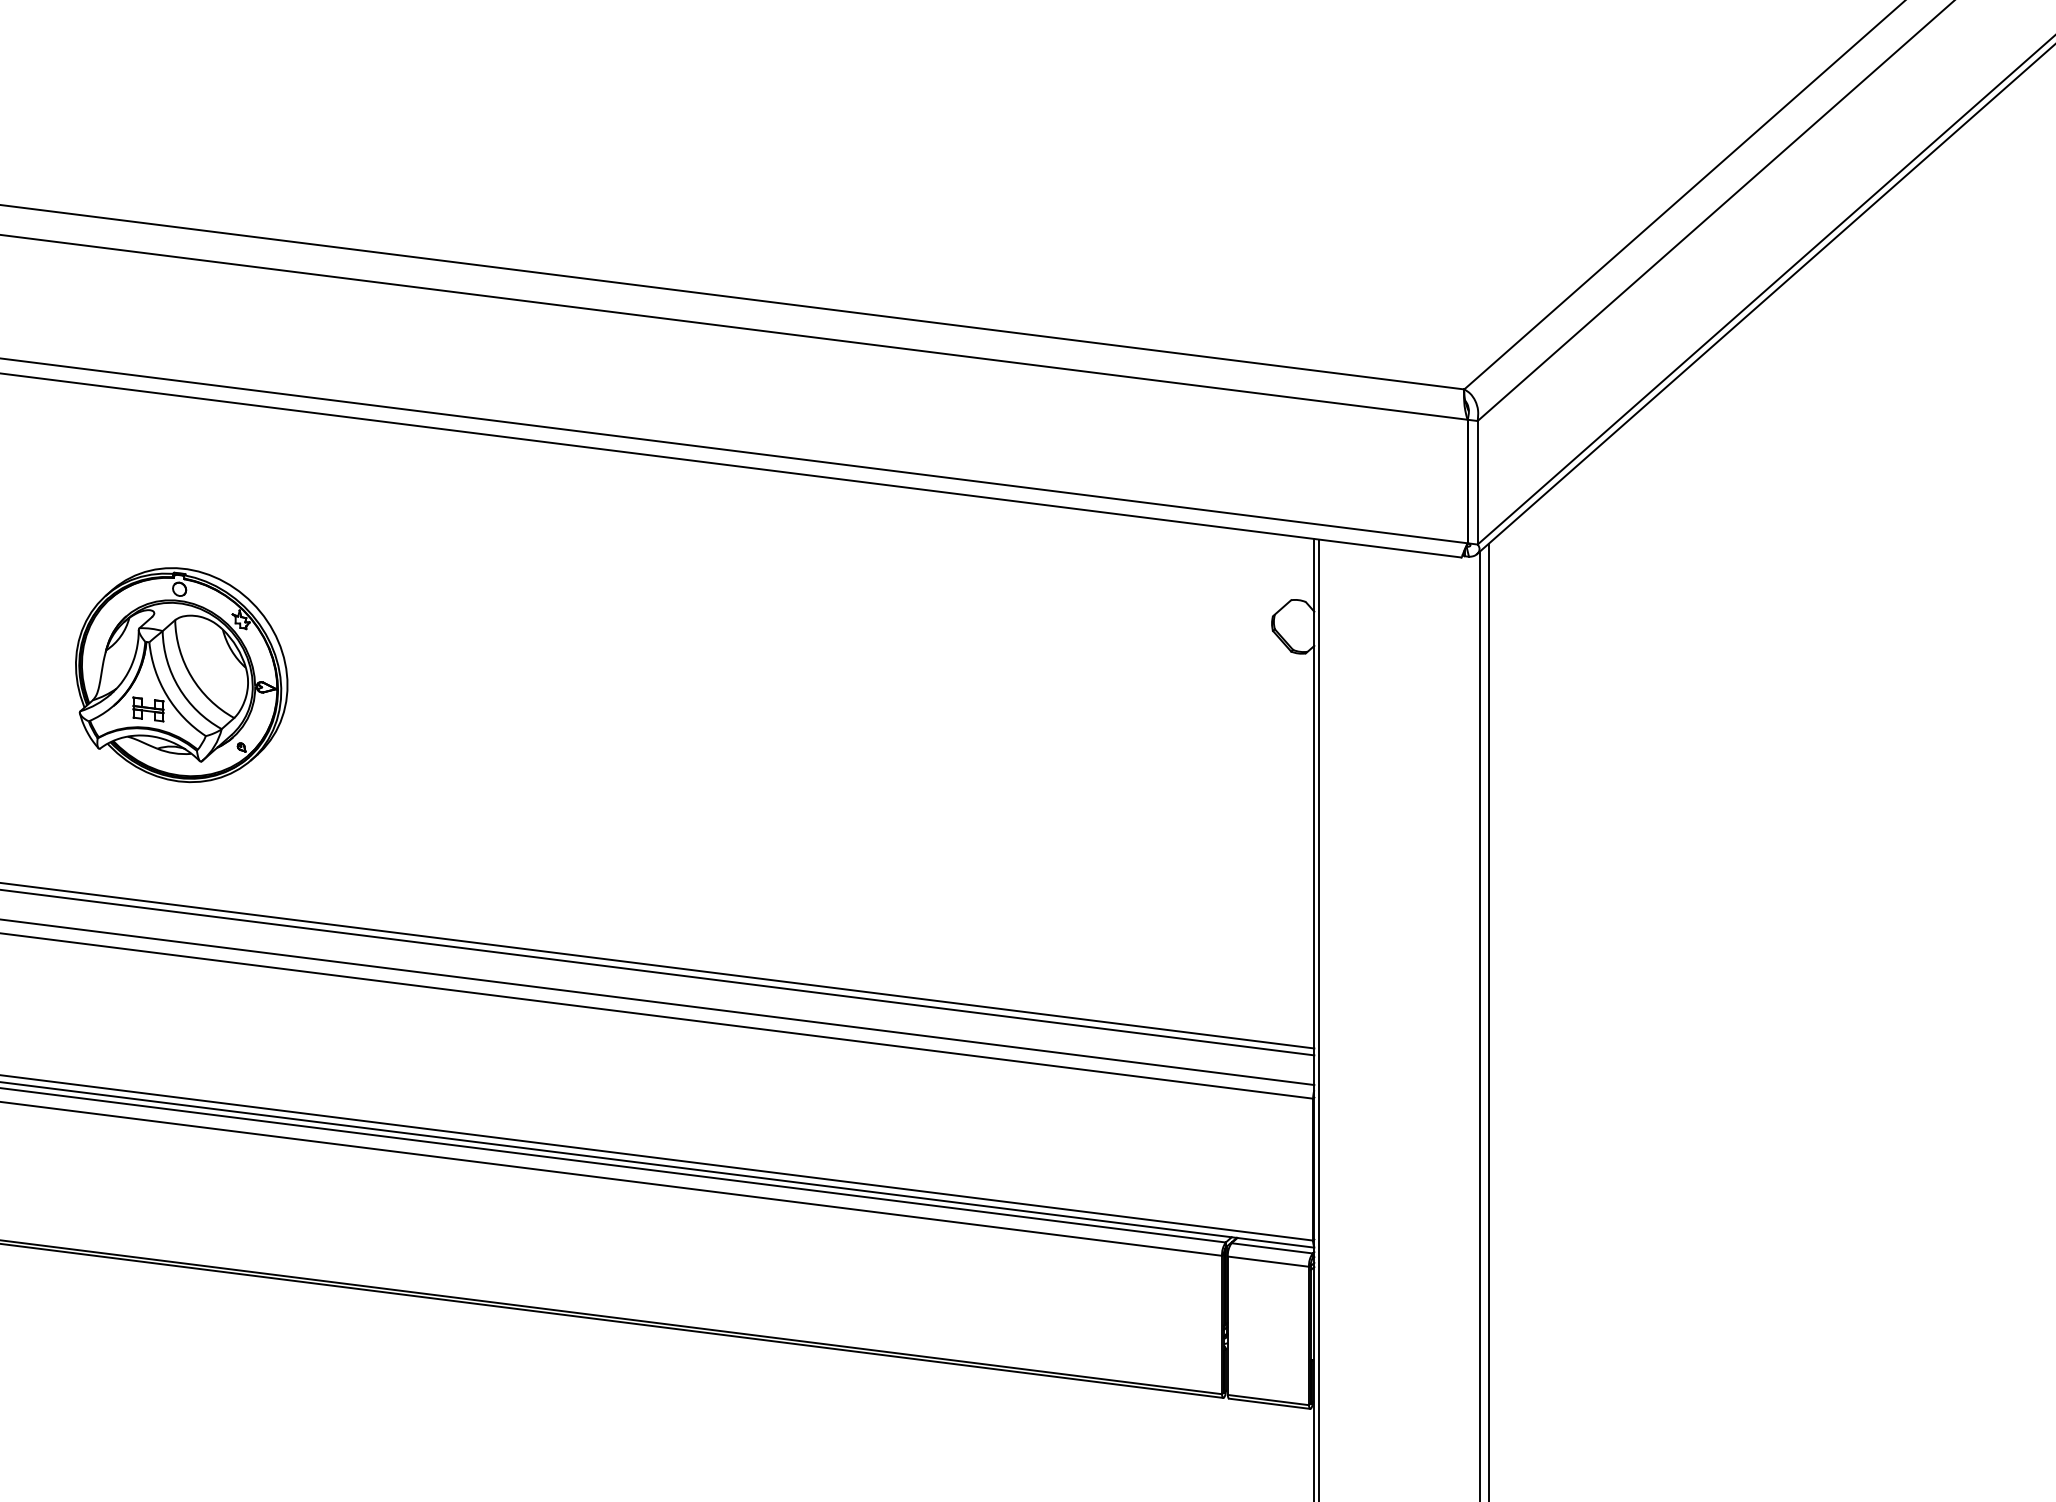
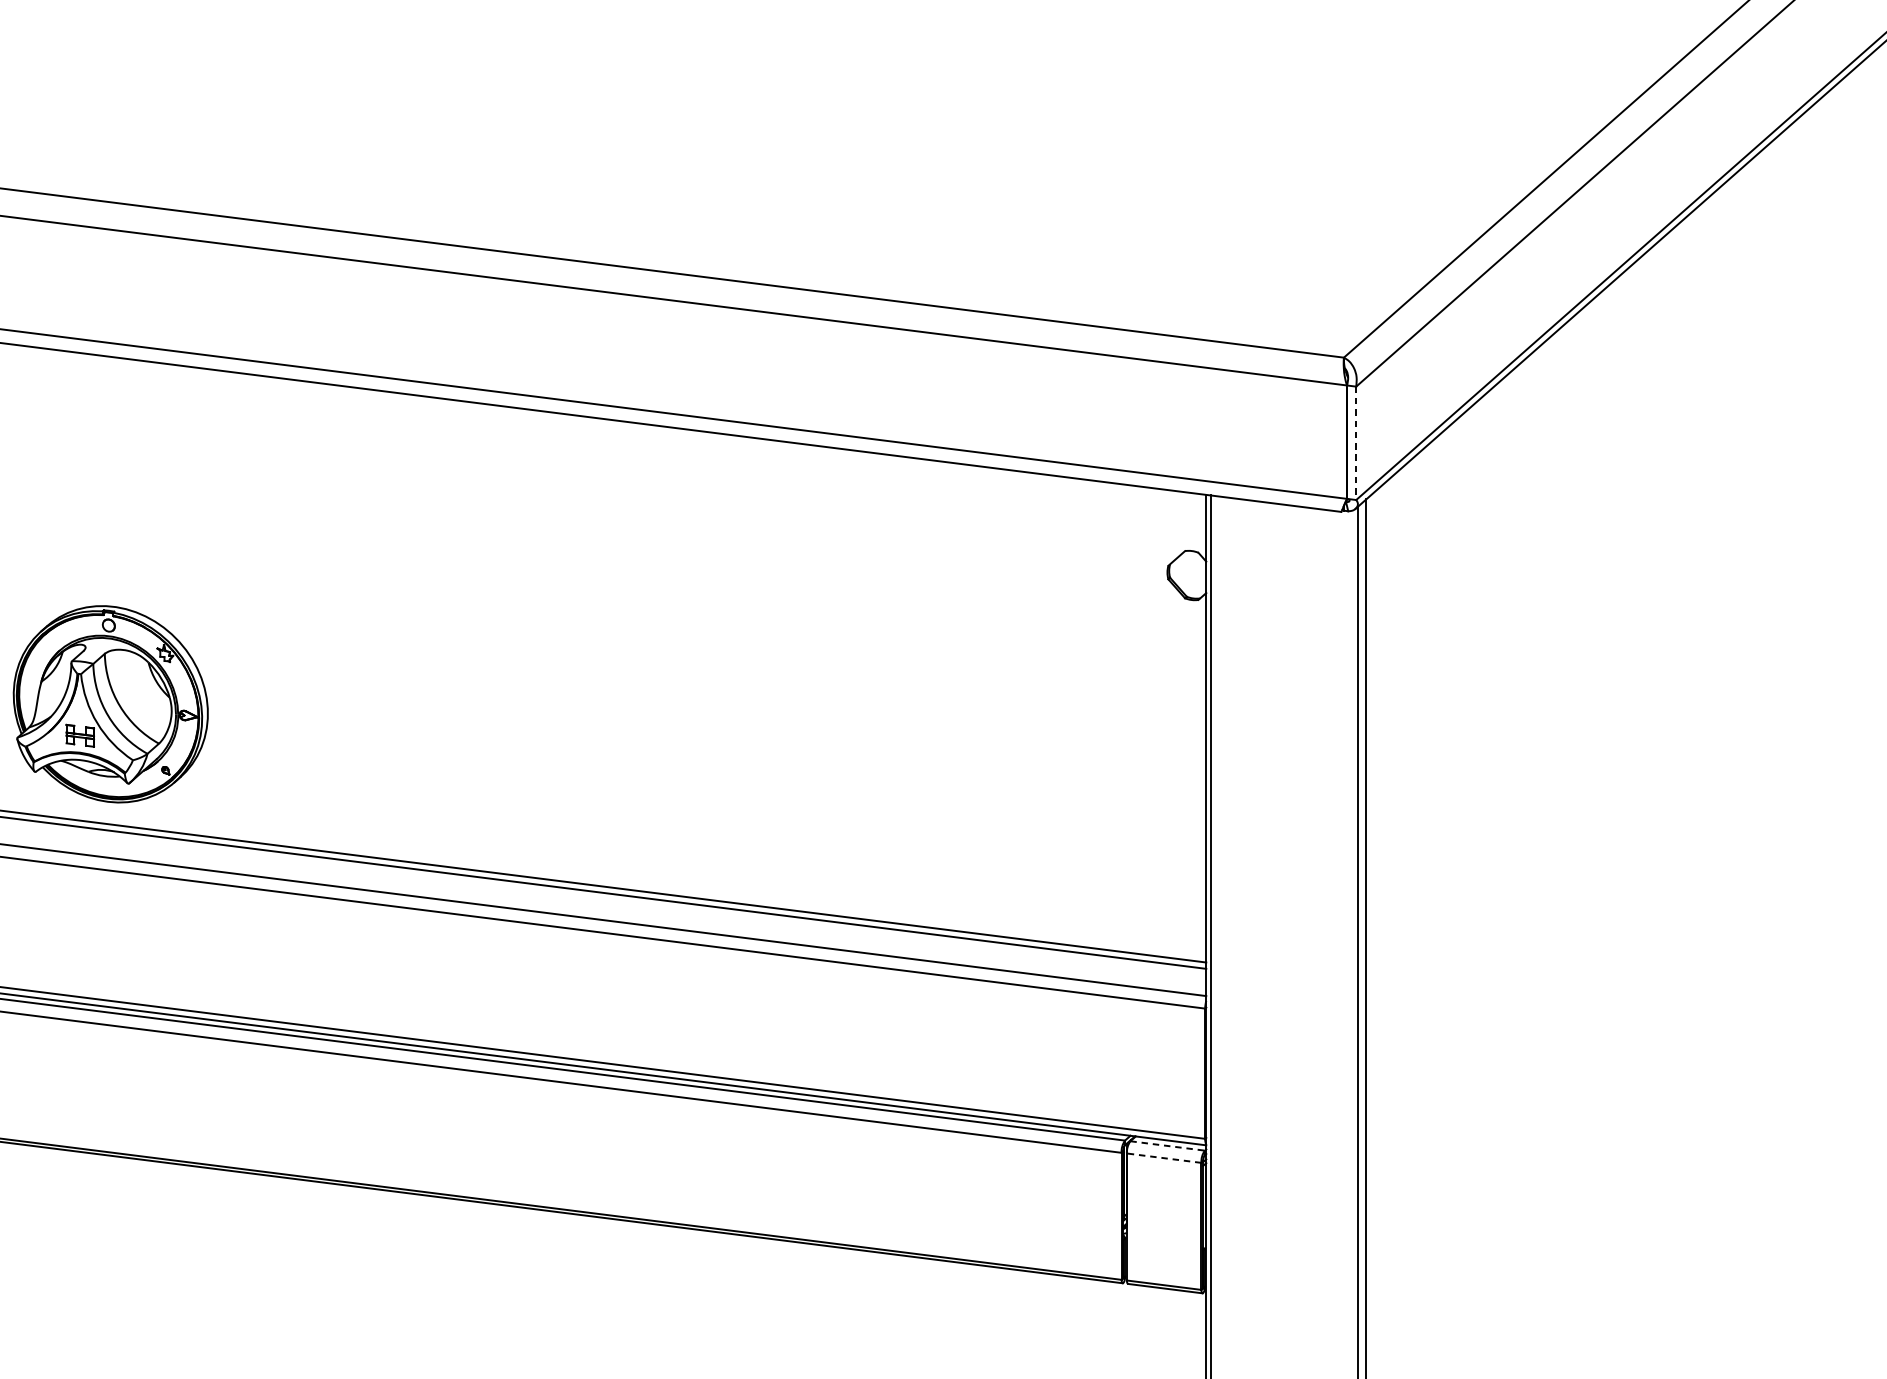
line: (1477, 482) -> (1356, 443), solid -> dashed
part: (181, 675) -> (110, 704), moved
line: (1272, 1248) -> (1167, 1146), solid -> dashed
line: (1268, 1261) -> (1164, 1158), solid -> dashed

